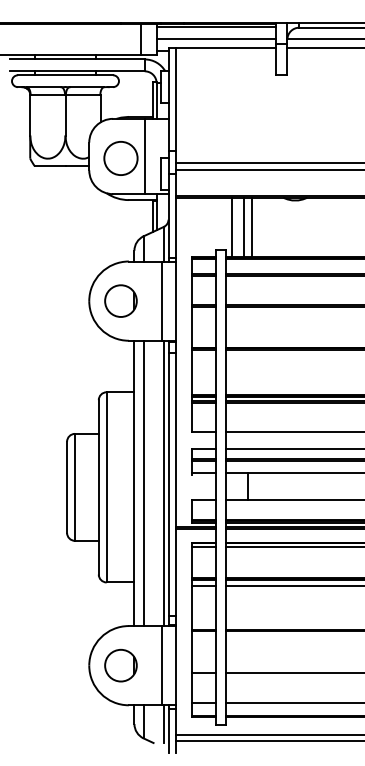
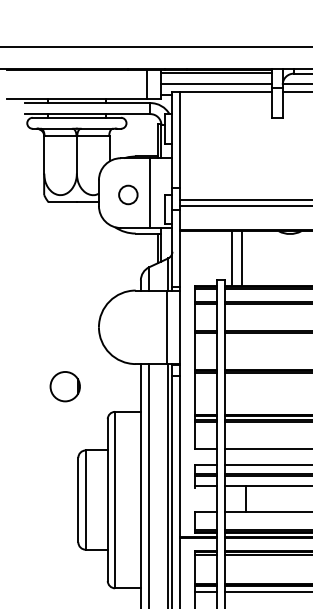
circle: (120, 158) -> (127, 194), size x0.6
line: (251, 227) -> (249, 259), removed
part: (120, 300) -> (64, 386), moved

